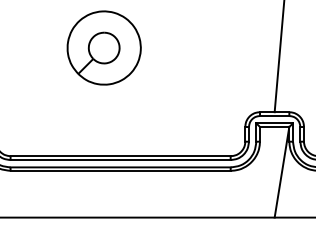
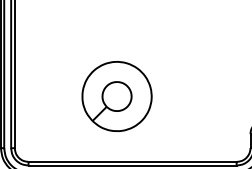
part: (103, 47) -> (116, 96), moved

